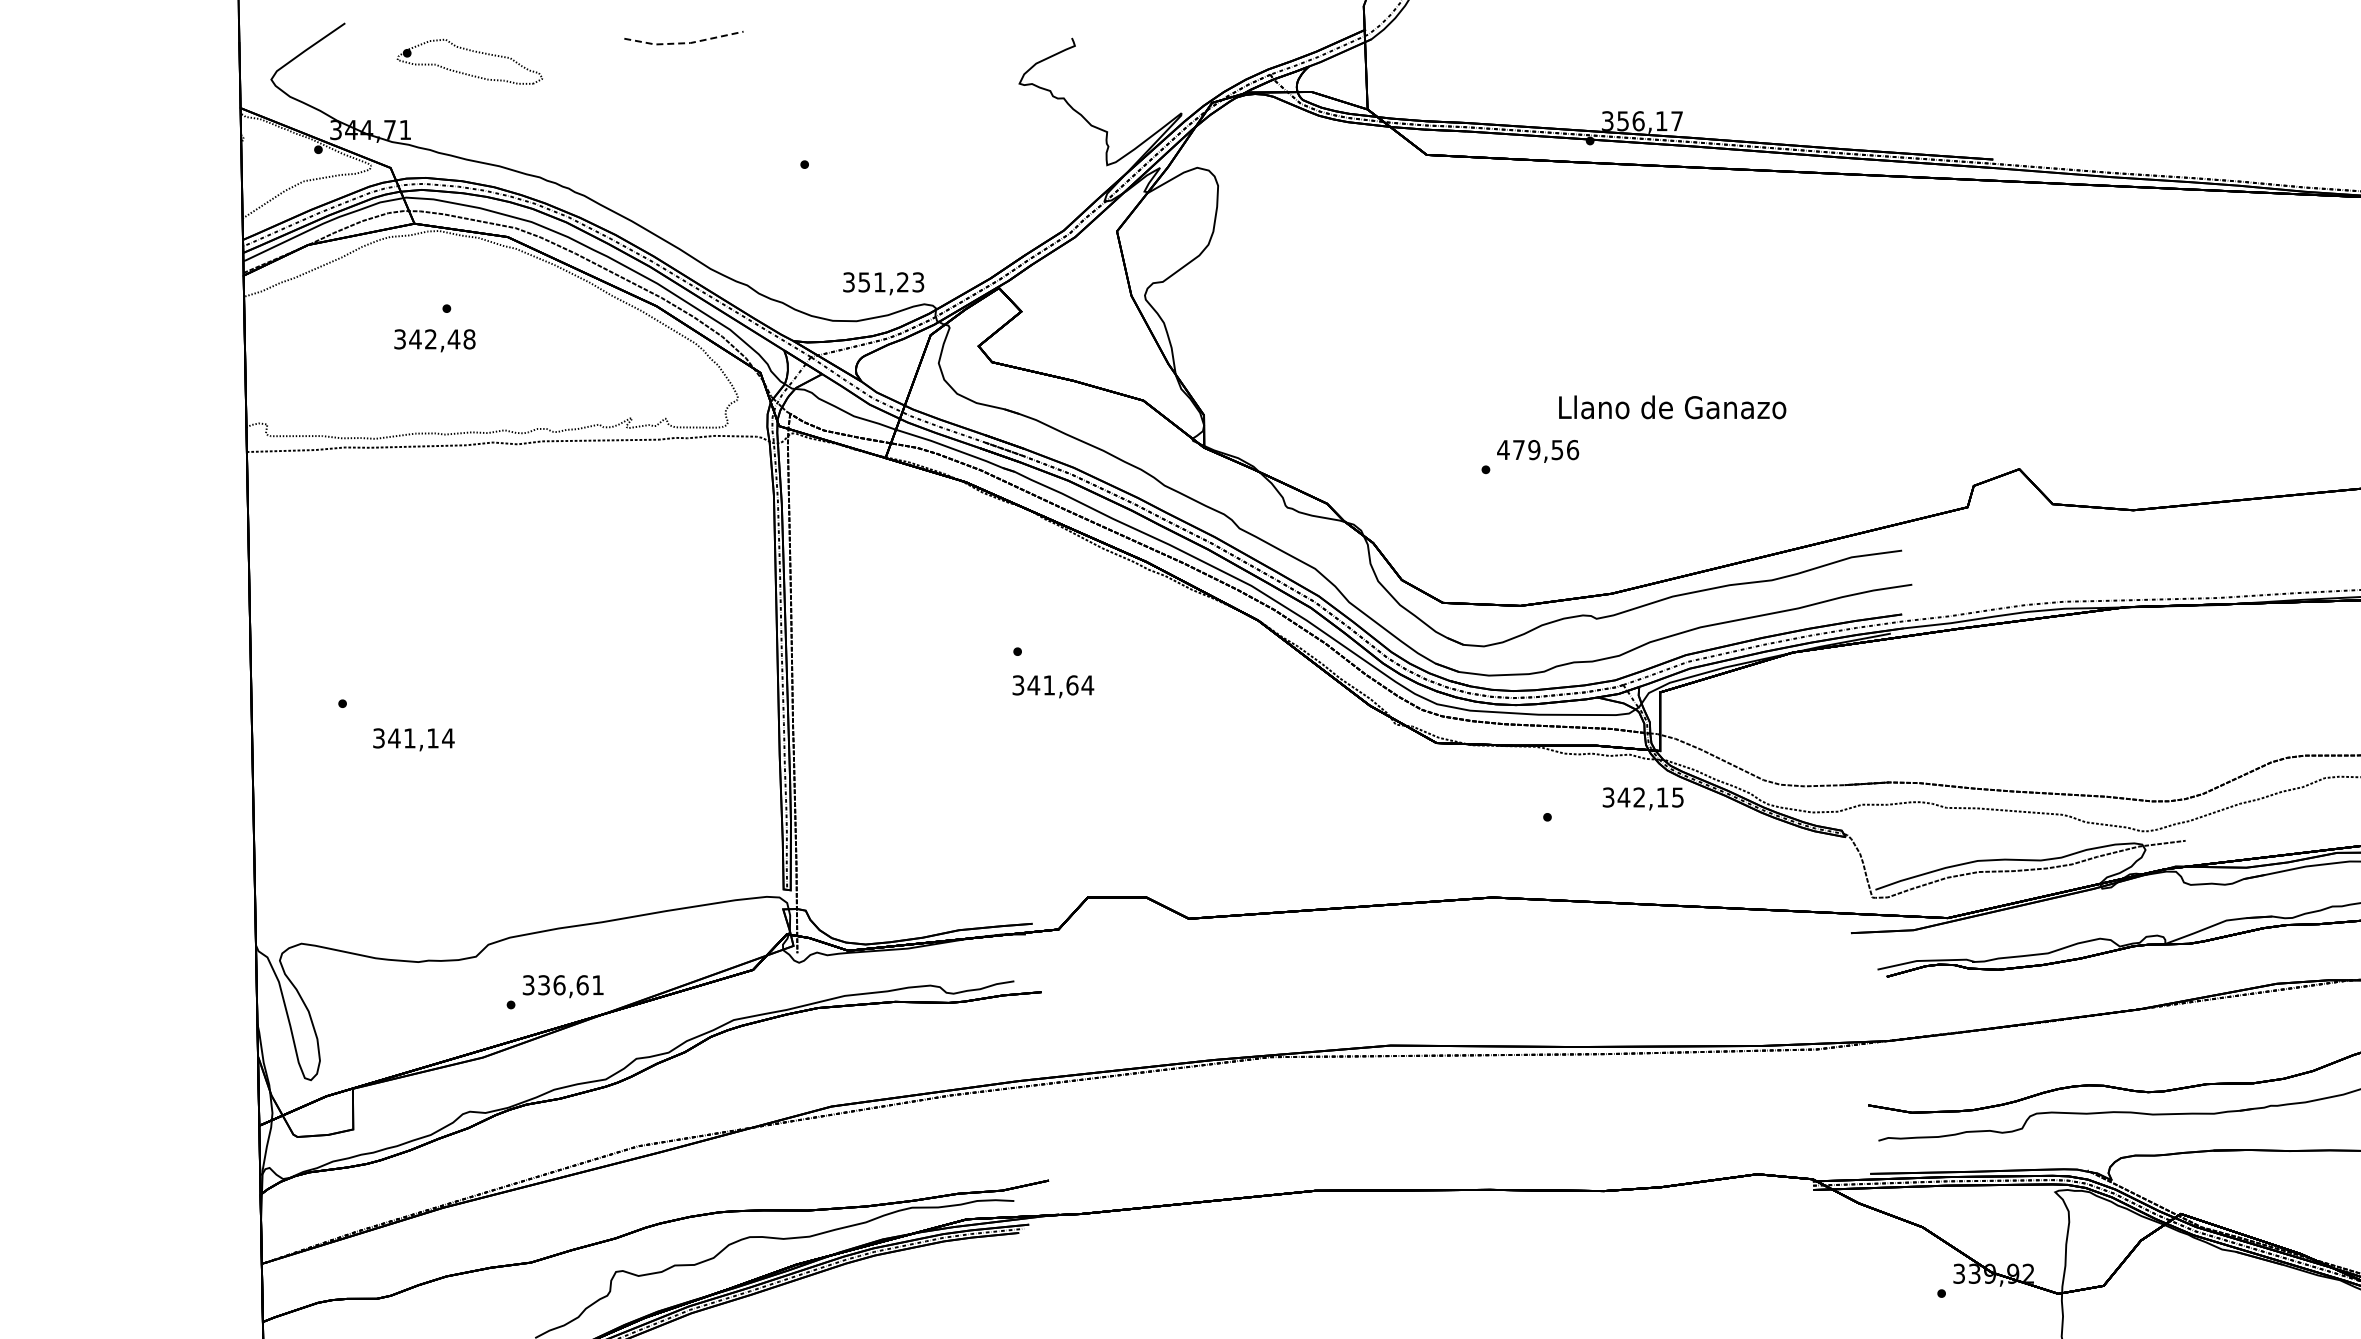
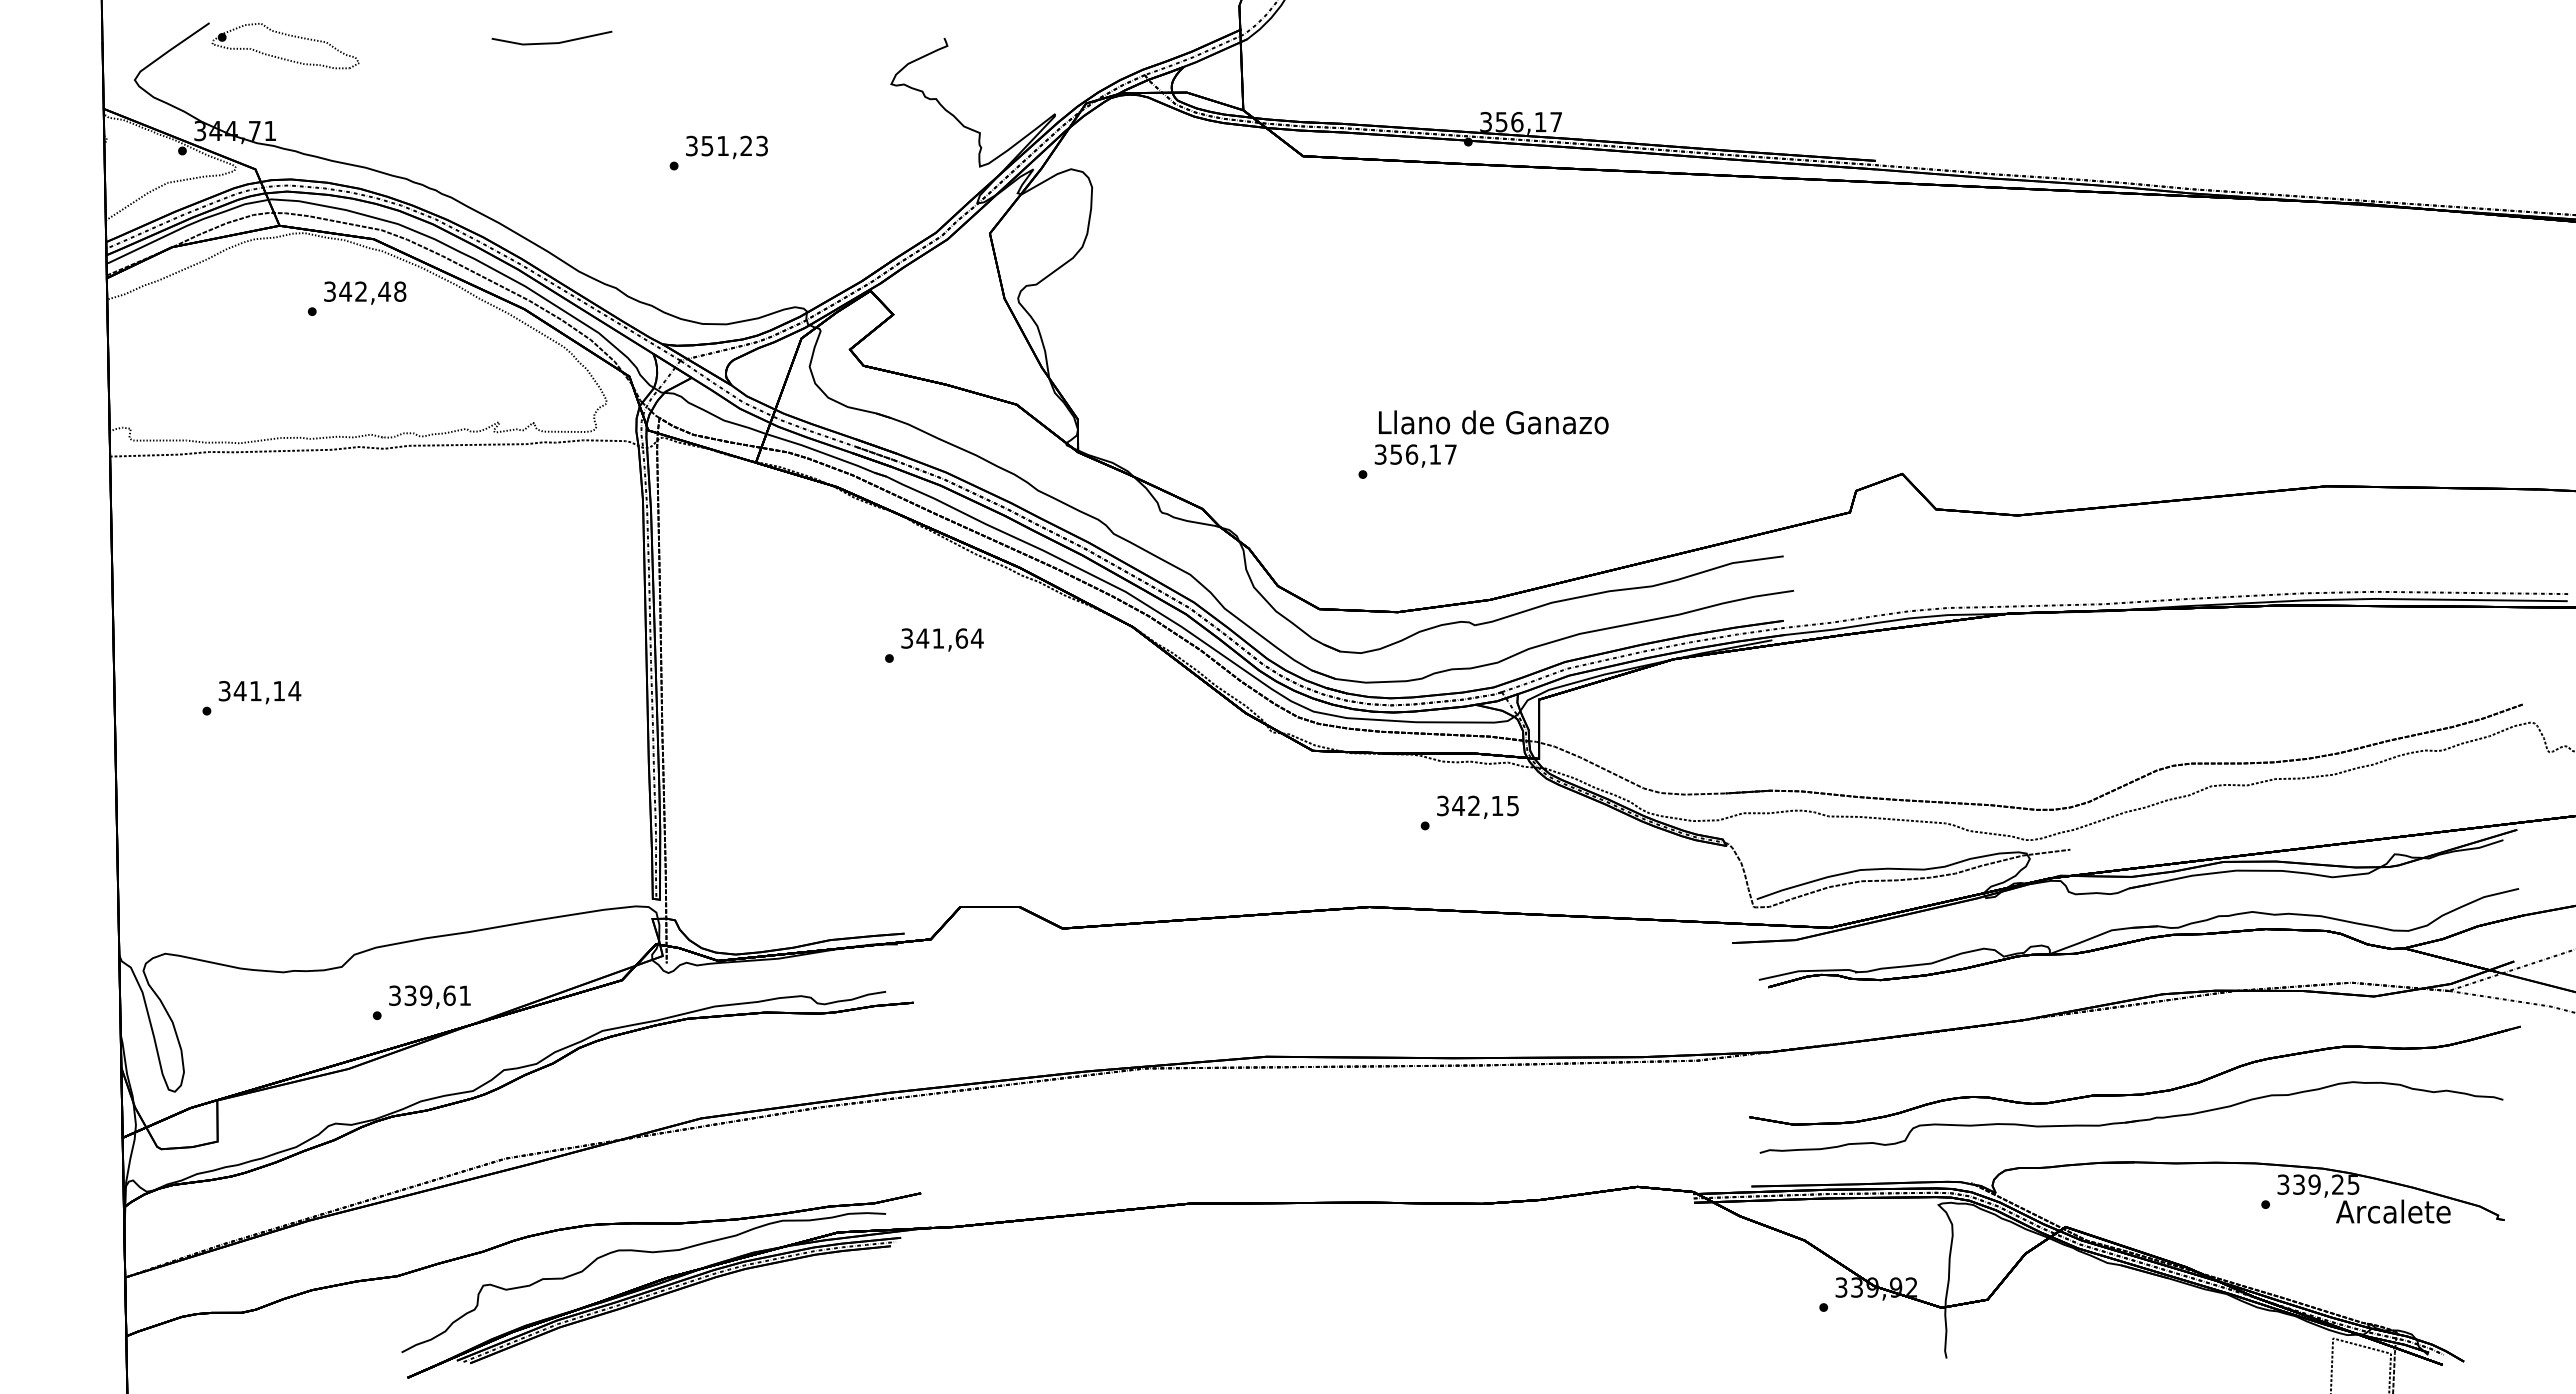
line: (684, 43) -> (552, 43), dashed -> solid
part: (472, 52) -> (288, 36), moved
text: (883, 283) -> (726, 147), moved
text: (435, 340) -> (365, 292), moved
text: (1672, 407) -> (1493, 422), moved
text: (1537, 449) -> (1415, 454), 479,56 -> 356,17
text: (1053, 686) -> (942, 639), moved
text: (413, 739) -> (259, 692), moved
text: (1642, 798) -> (1477, 806), moved
text: (559, 984) -> (426, 995), 336,61 -> 339,61

